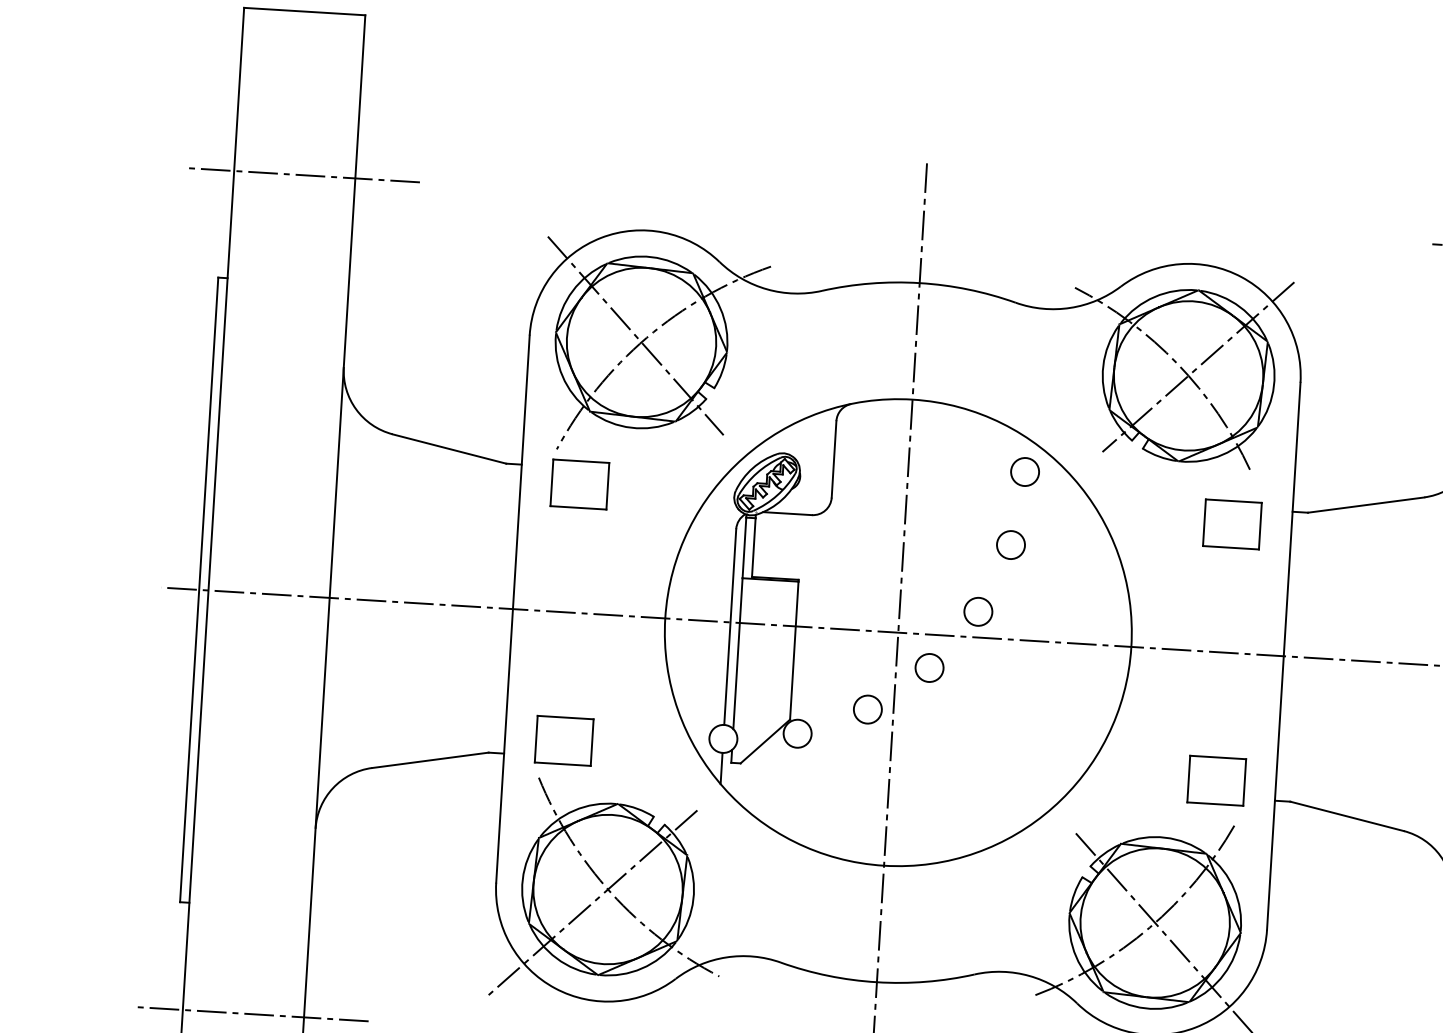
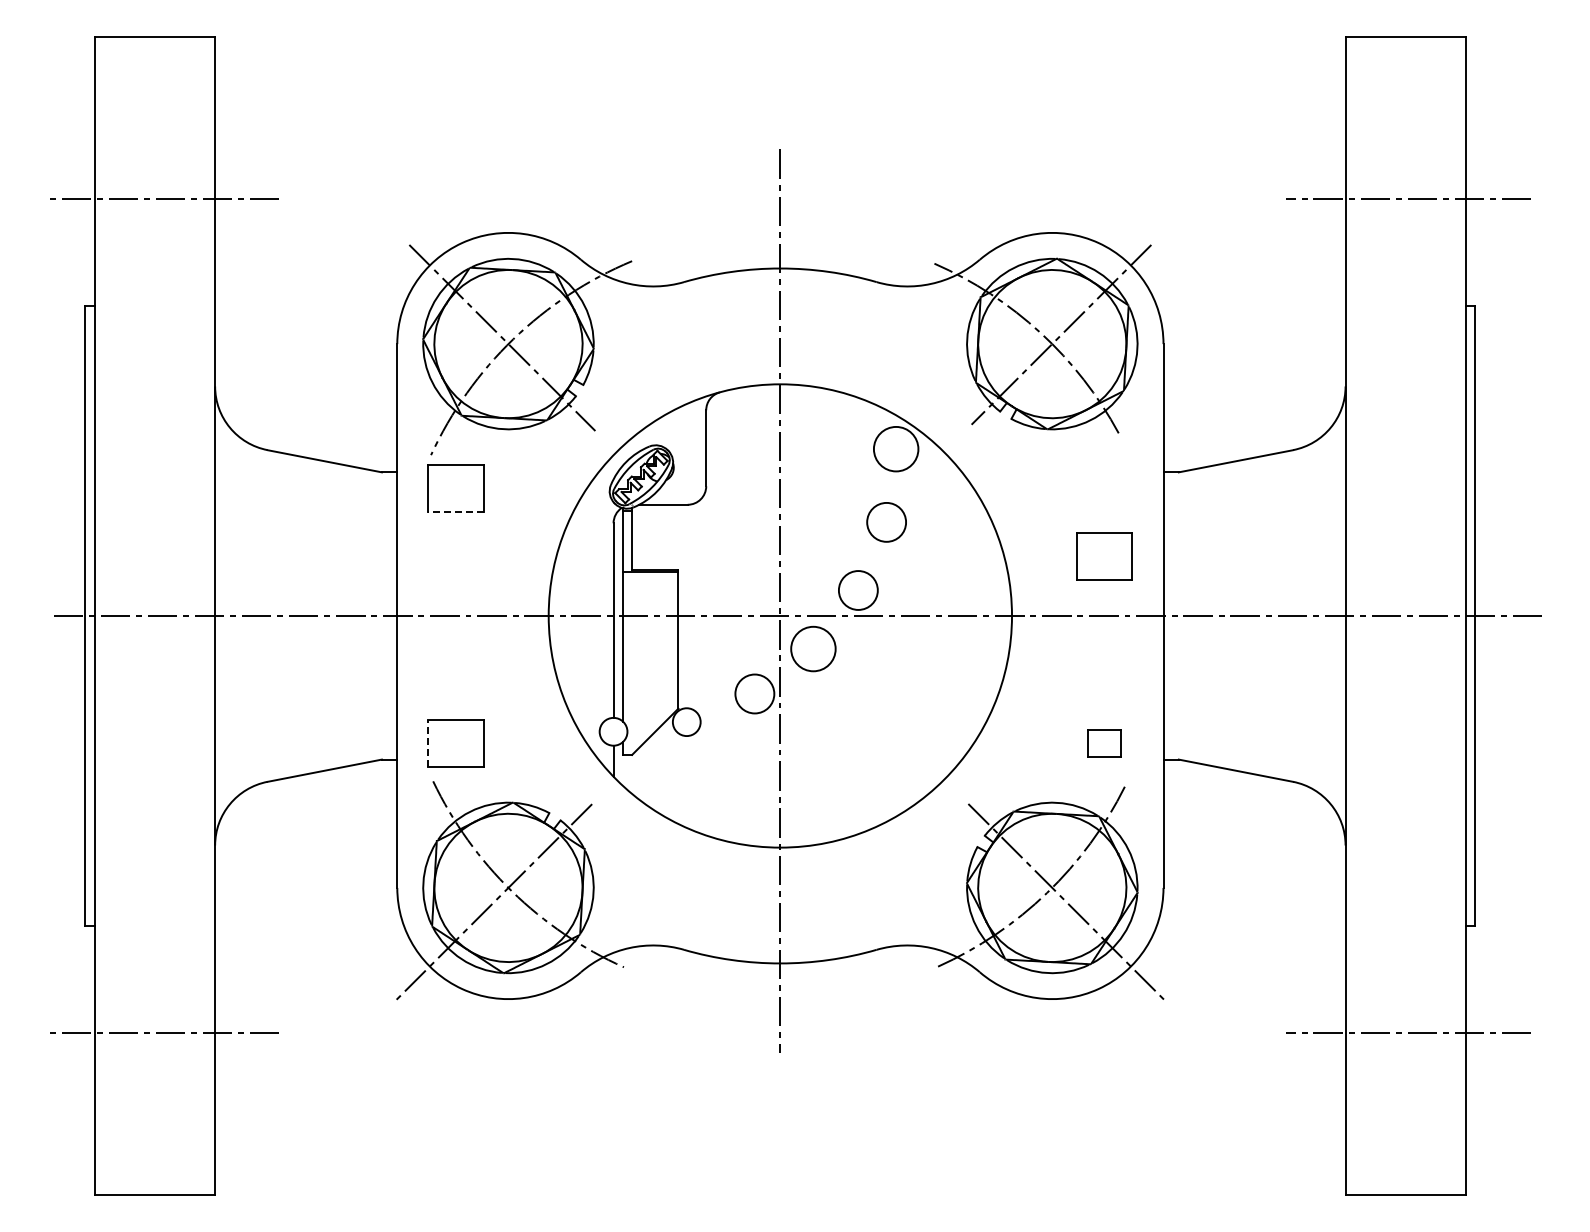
circle: (1025, 472) -> (896, 449), size x1.6
line: (578, 507) -> (456, 511), solid -> dashed
part: (1232, 524) -> (1104, 556), moved
circle: (1010, 545) -> (886, 522), size x1.4
circle: (978, 611) -> (858, 590), size x1.4
circle: (929, 667) -> (813, 648), size x1.6
circle: (867, 709) -> (754, 693), size x1.4
line: (536, 738) -> (428, 742), solid -> dashed
part: (1216, 780) -> (1104, 743), size x0.6

